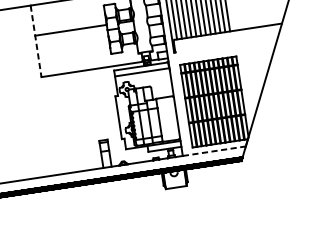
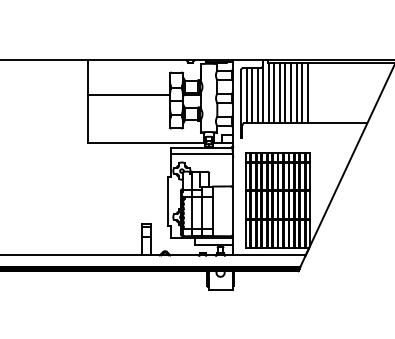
line: (35, 41) -> (87, 101), dashed -> solid
line: (215, 151) -> (270, 255), dashed -> solid

